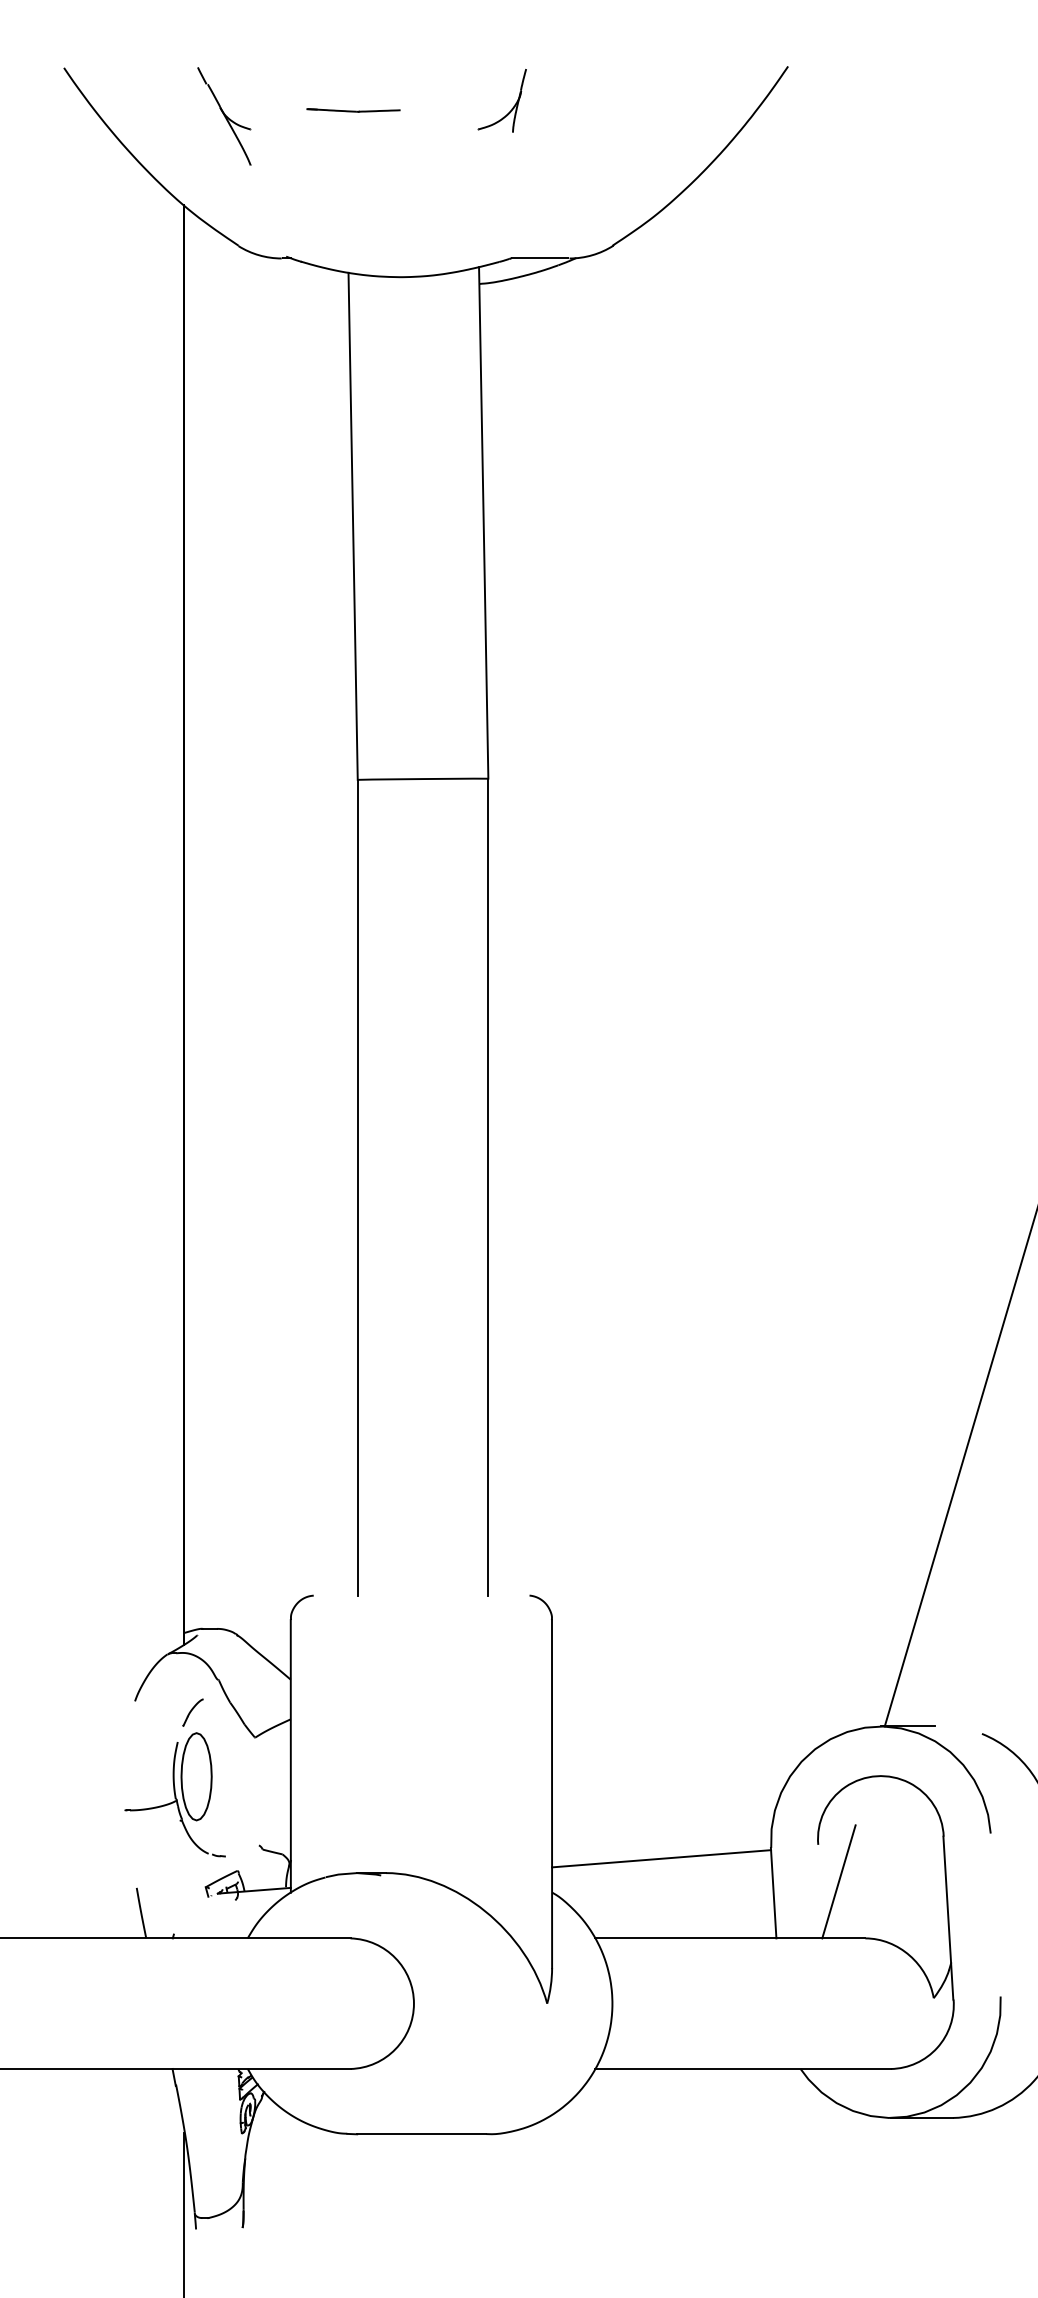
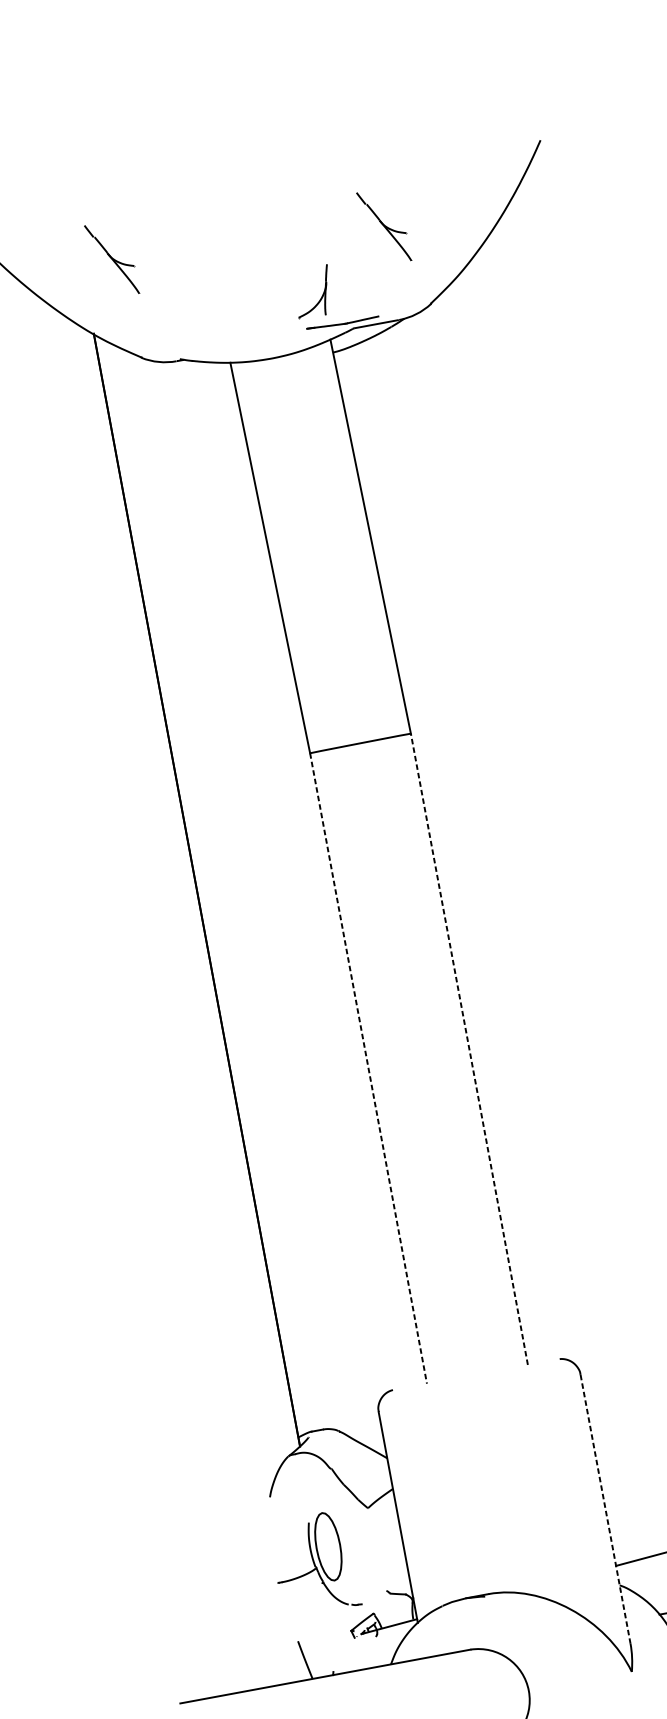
part: (511, 108) -> (321, 296), moved
part: (353, 110) -> (342, 323), moved
part: (572, 138) -> (384, 226), added
line: (488, 1186) -> (469, 1048), solid -> dashed
line: (357, 1187) -> (368, 1068), solid -> dashed
part: (192, 1712) -> (316, 1497), removed
line: (552, 1793) -> (605, 1508), solid -> dashed

